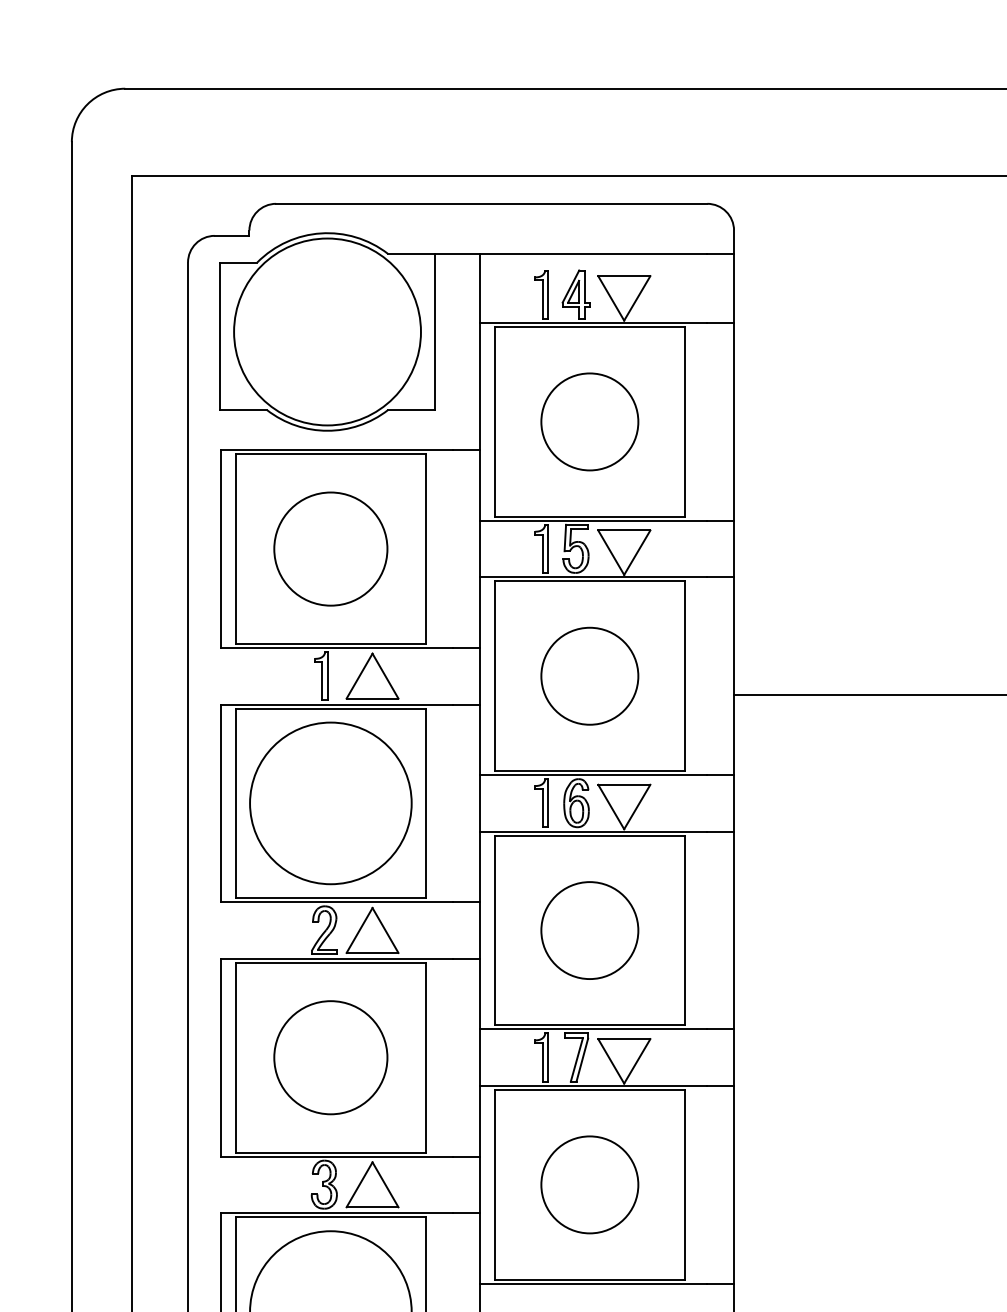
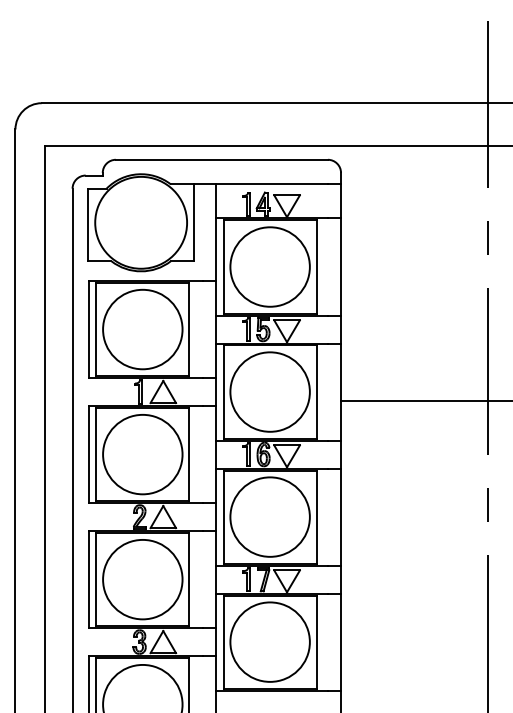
circle: (588, 420) -> (269, 266), size x1.67
circle: (330, 548) -> (142, 329), size x1.43
circle: (588, 675) -> (269, 391), size x1.67
circle: (588, 929) -> (269, 516), size x1.67
circle: (330, 1057) -> (142, 579), size x1.43
circle: (588, 1183) -> (269, 641), size x1.67

